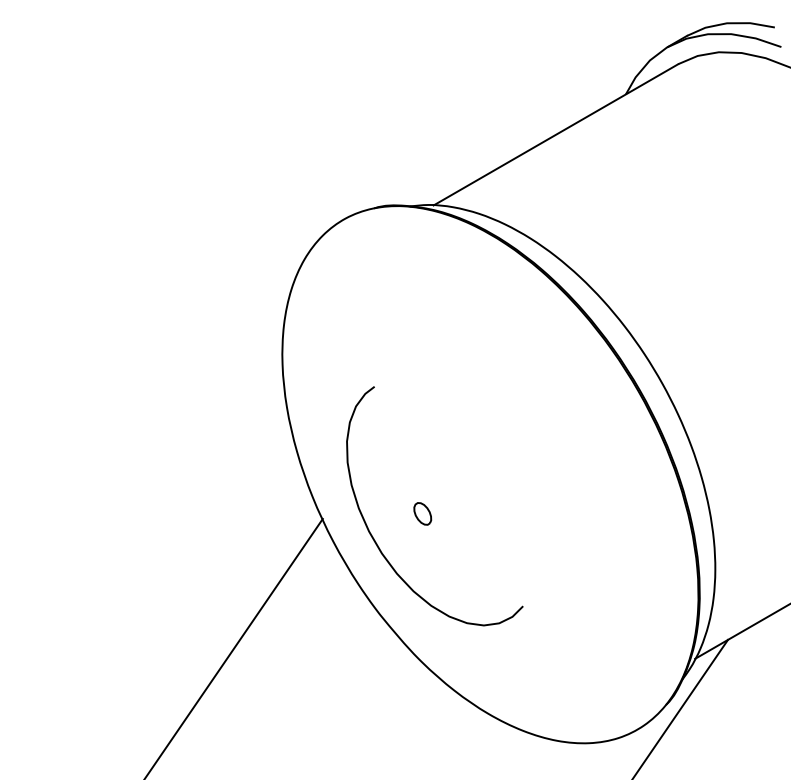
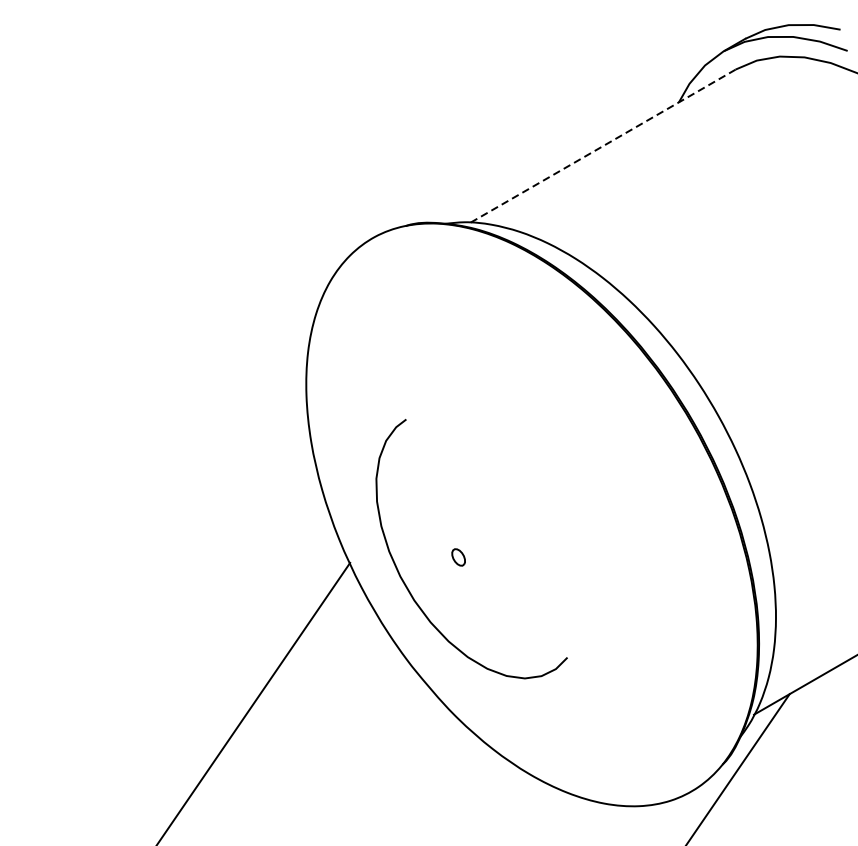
line: (555, 135) -> (602, 146), solid -> dashed
part: (422, 513) -> (458, 556), size x0.7

